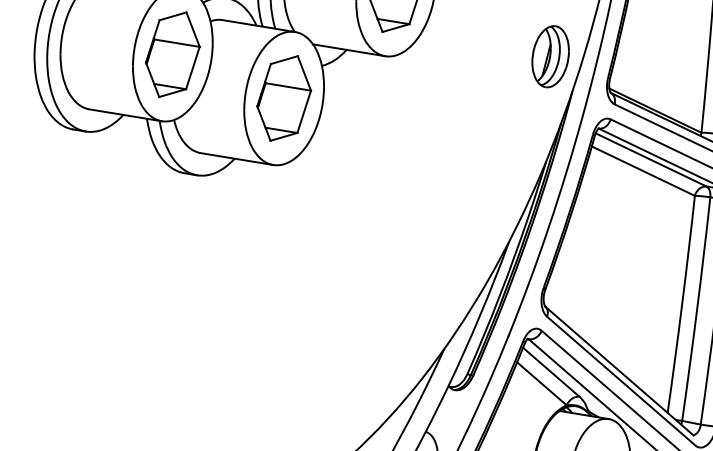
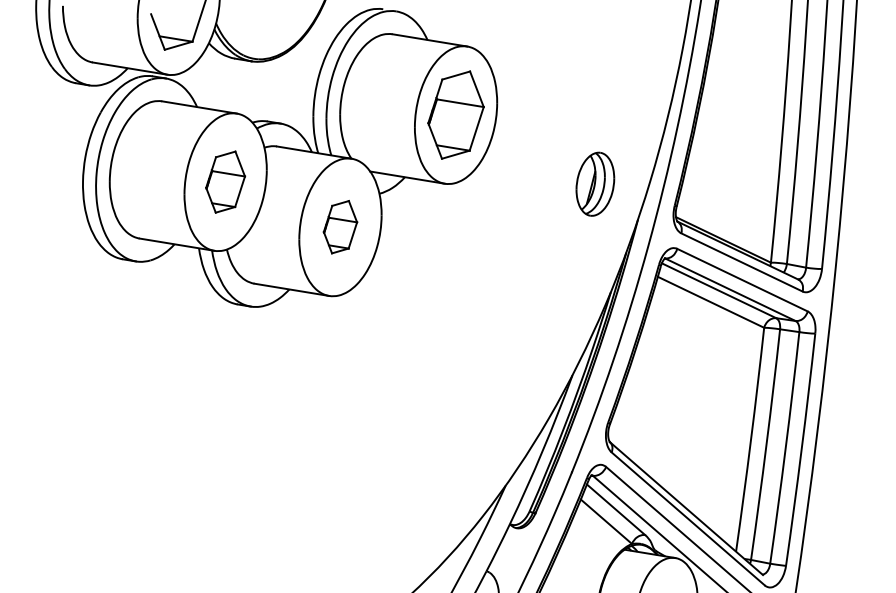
part: (172, 54) -> (225, 181), size x0.7
part: (550, 55) -> (595, 183), moved
part: (284, 97) -> (340, 226), size x0.6

